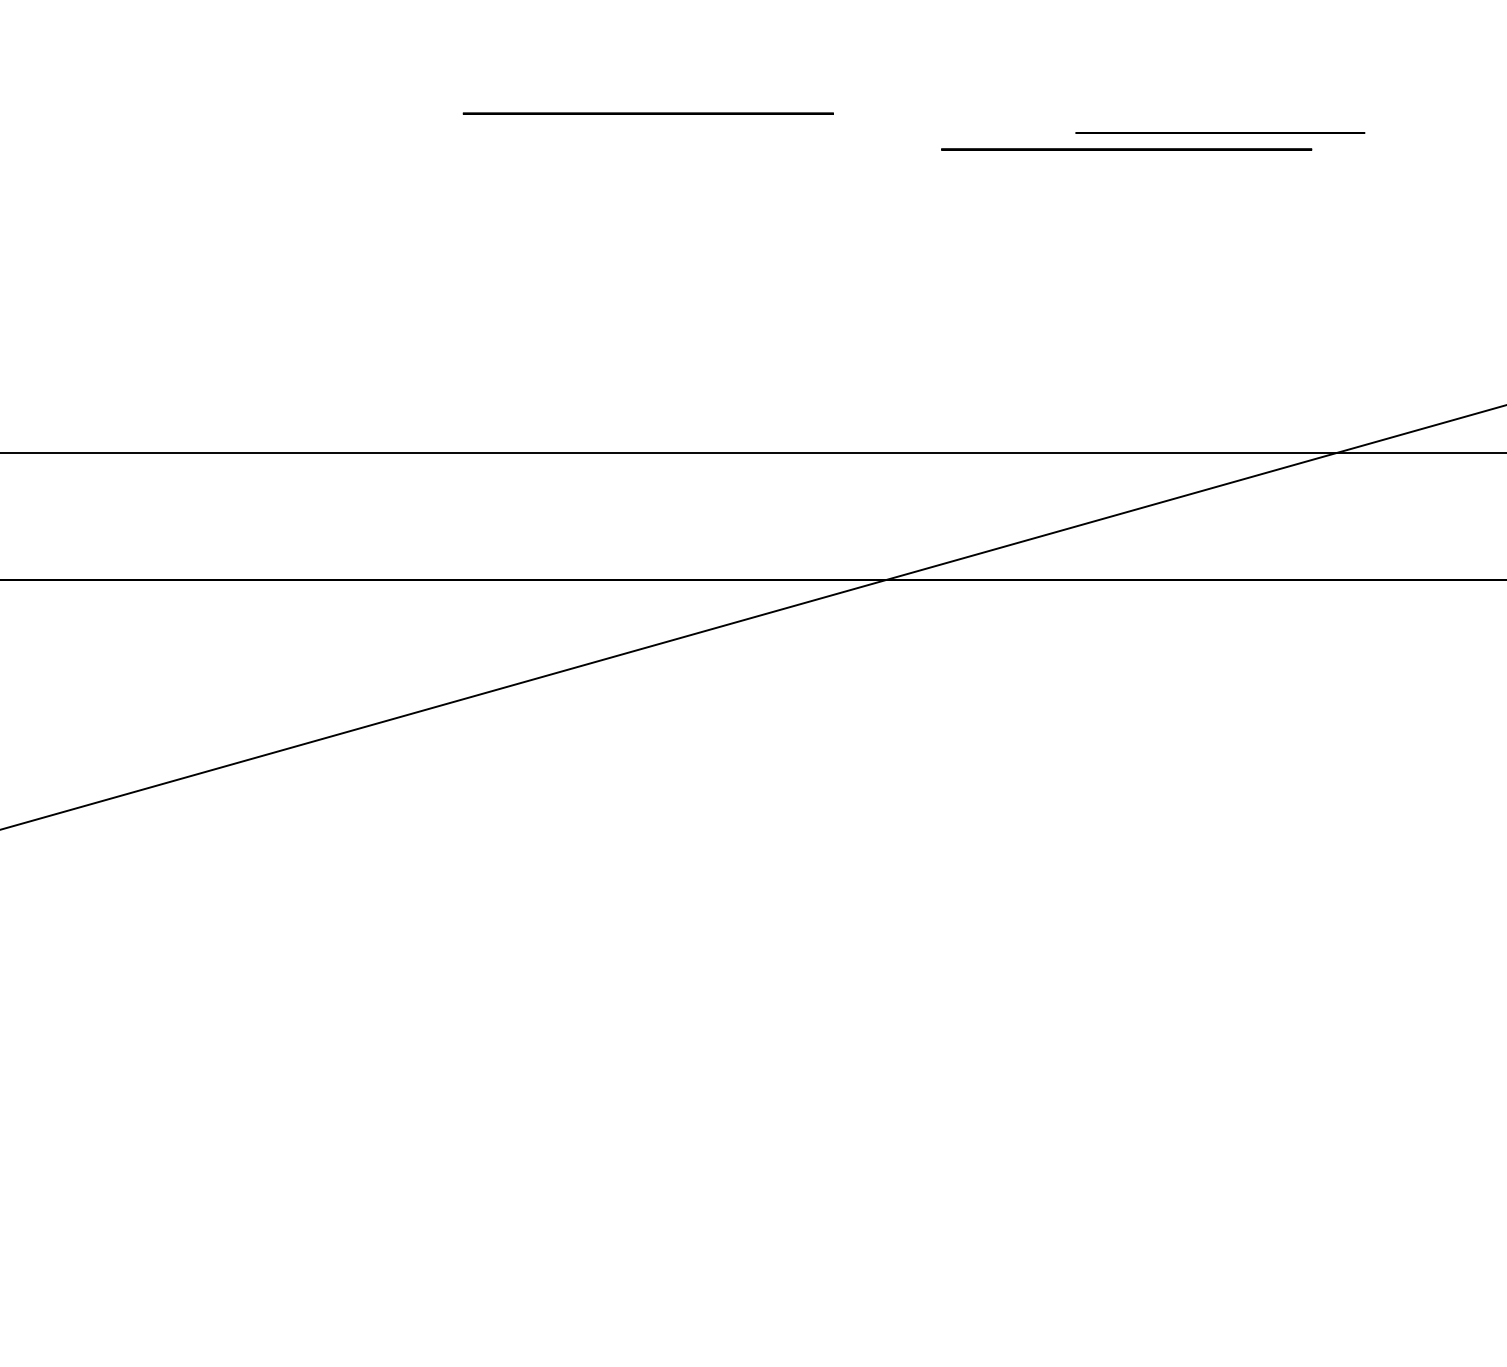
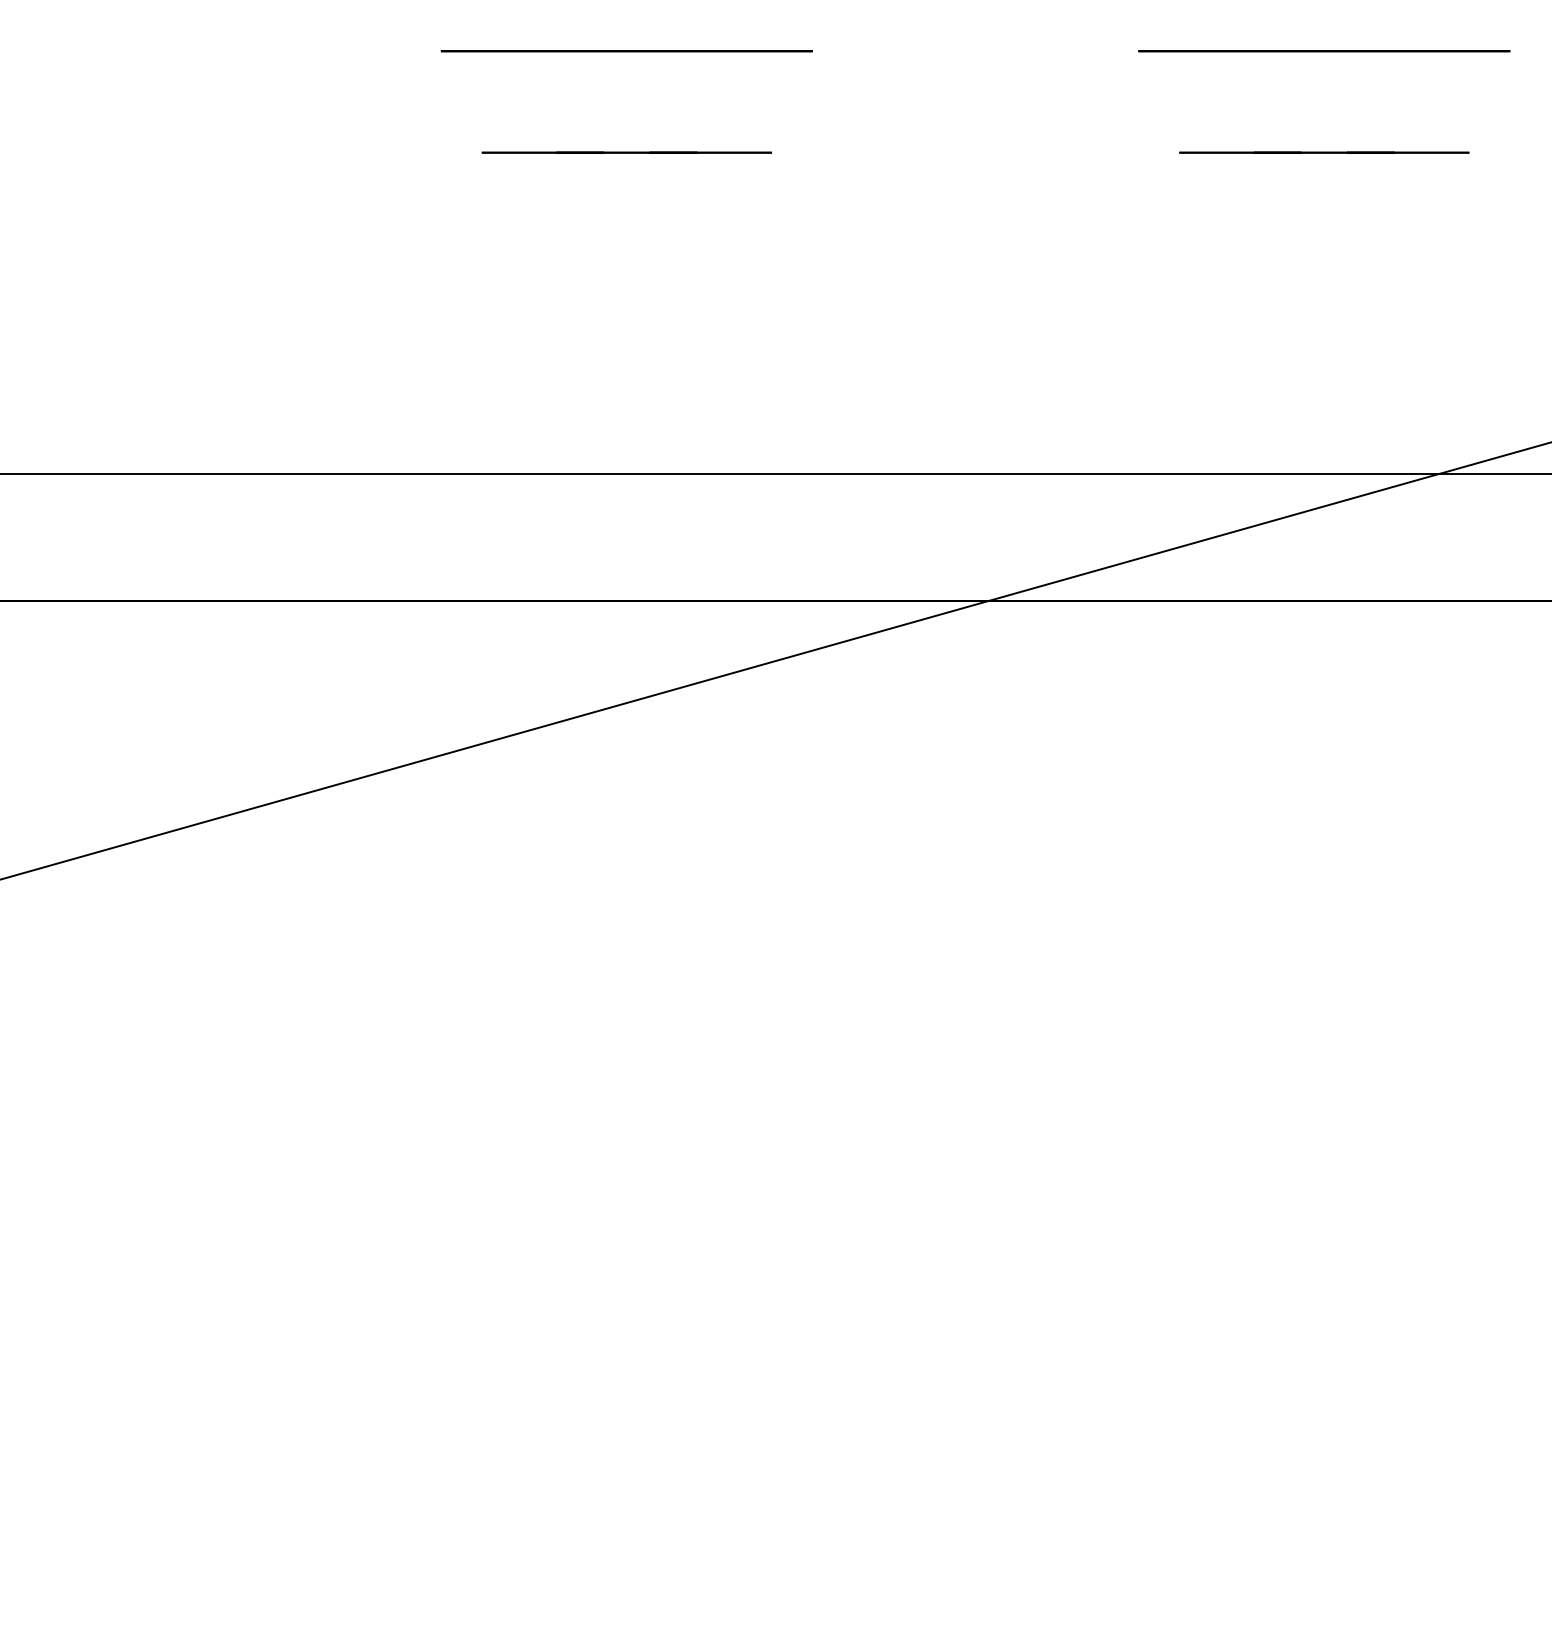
circle: (648, 113) -> (626, 51), moved
line: (524, 132) -> (626, 152), added
circle: (1126, 149) -> (1324, 51), moved

